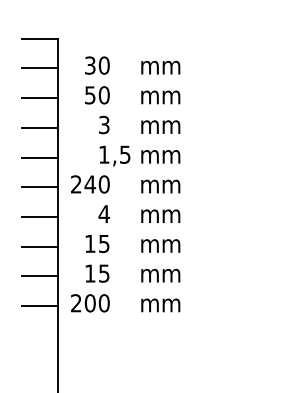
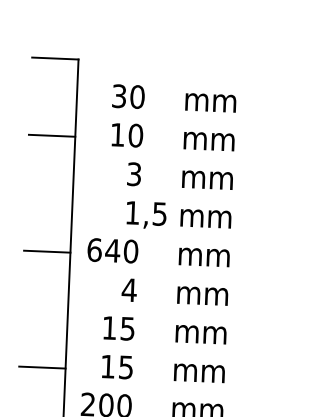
line: (39, 68) -> (53, 97), removed
text: (90, 95) -> (117, 135), 50 -> 10
line: (39, 127) -> (49, 173), removed
line: (39, 157) -> (48, 212), removed
text: (76, 184) -> (94, 250), 240 -> 640
line: (39, 216) -> (45, 289), removed
line: (39, 246) -> (43, 328), removed
line: (39, 306) -> (40, 406), removed

